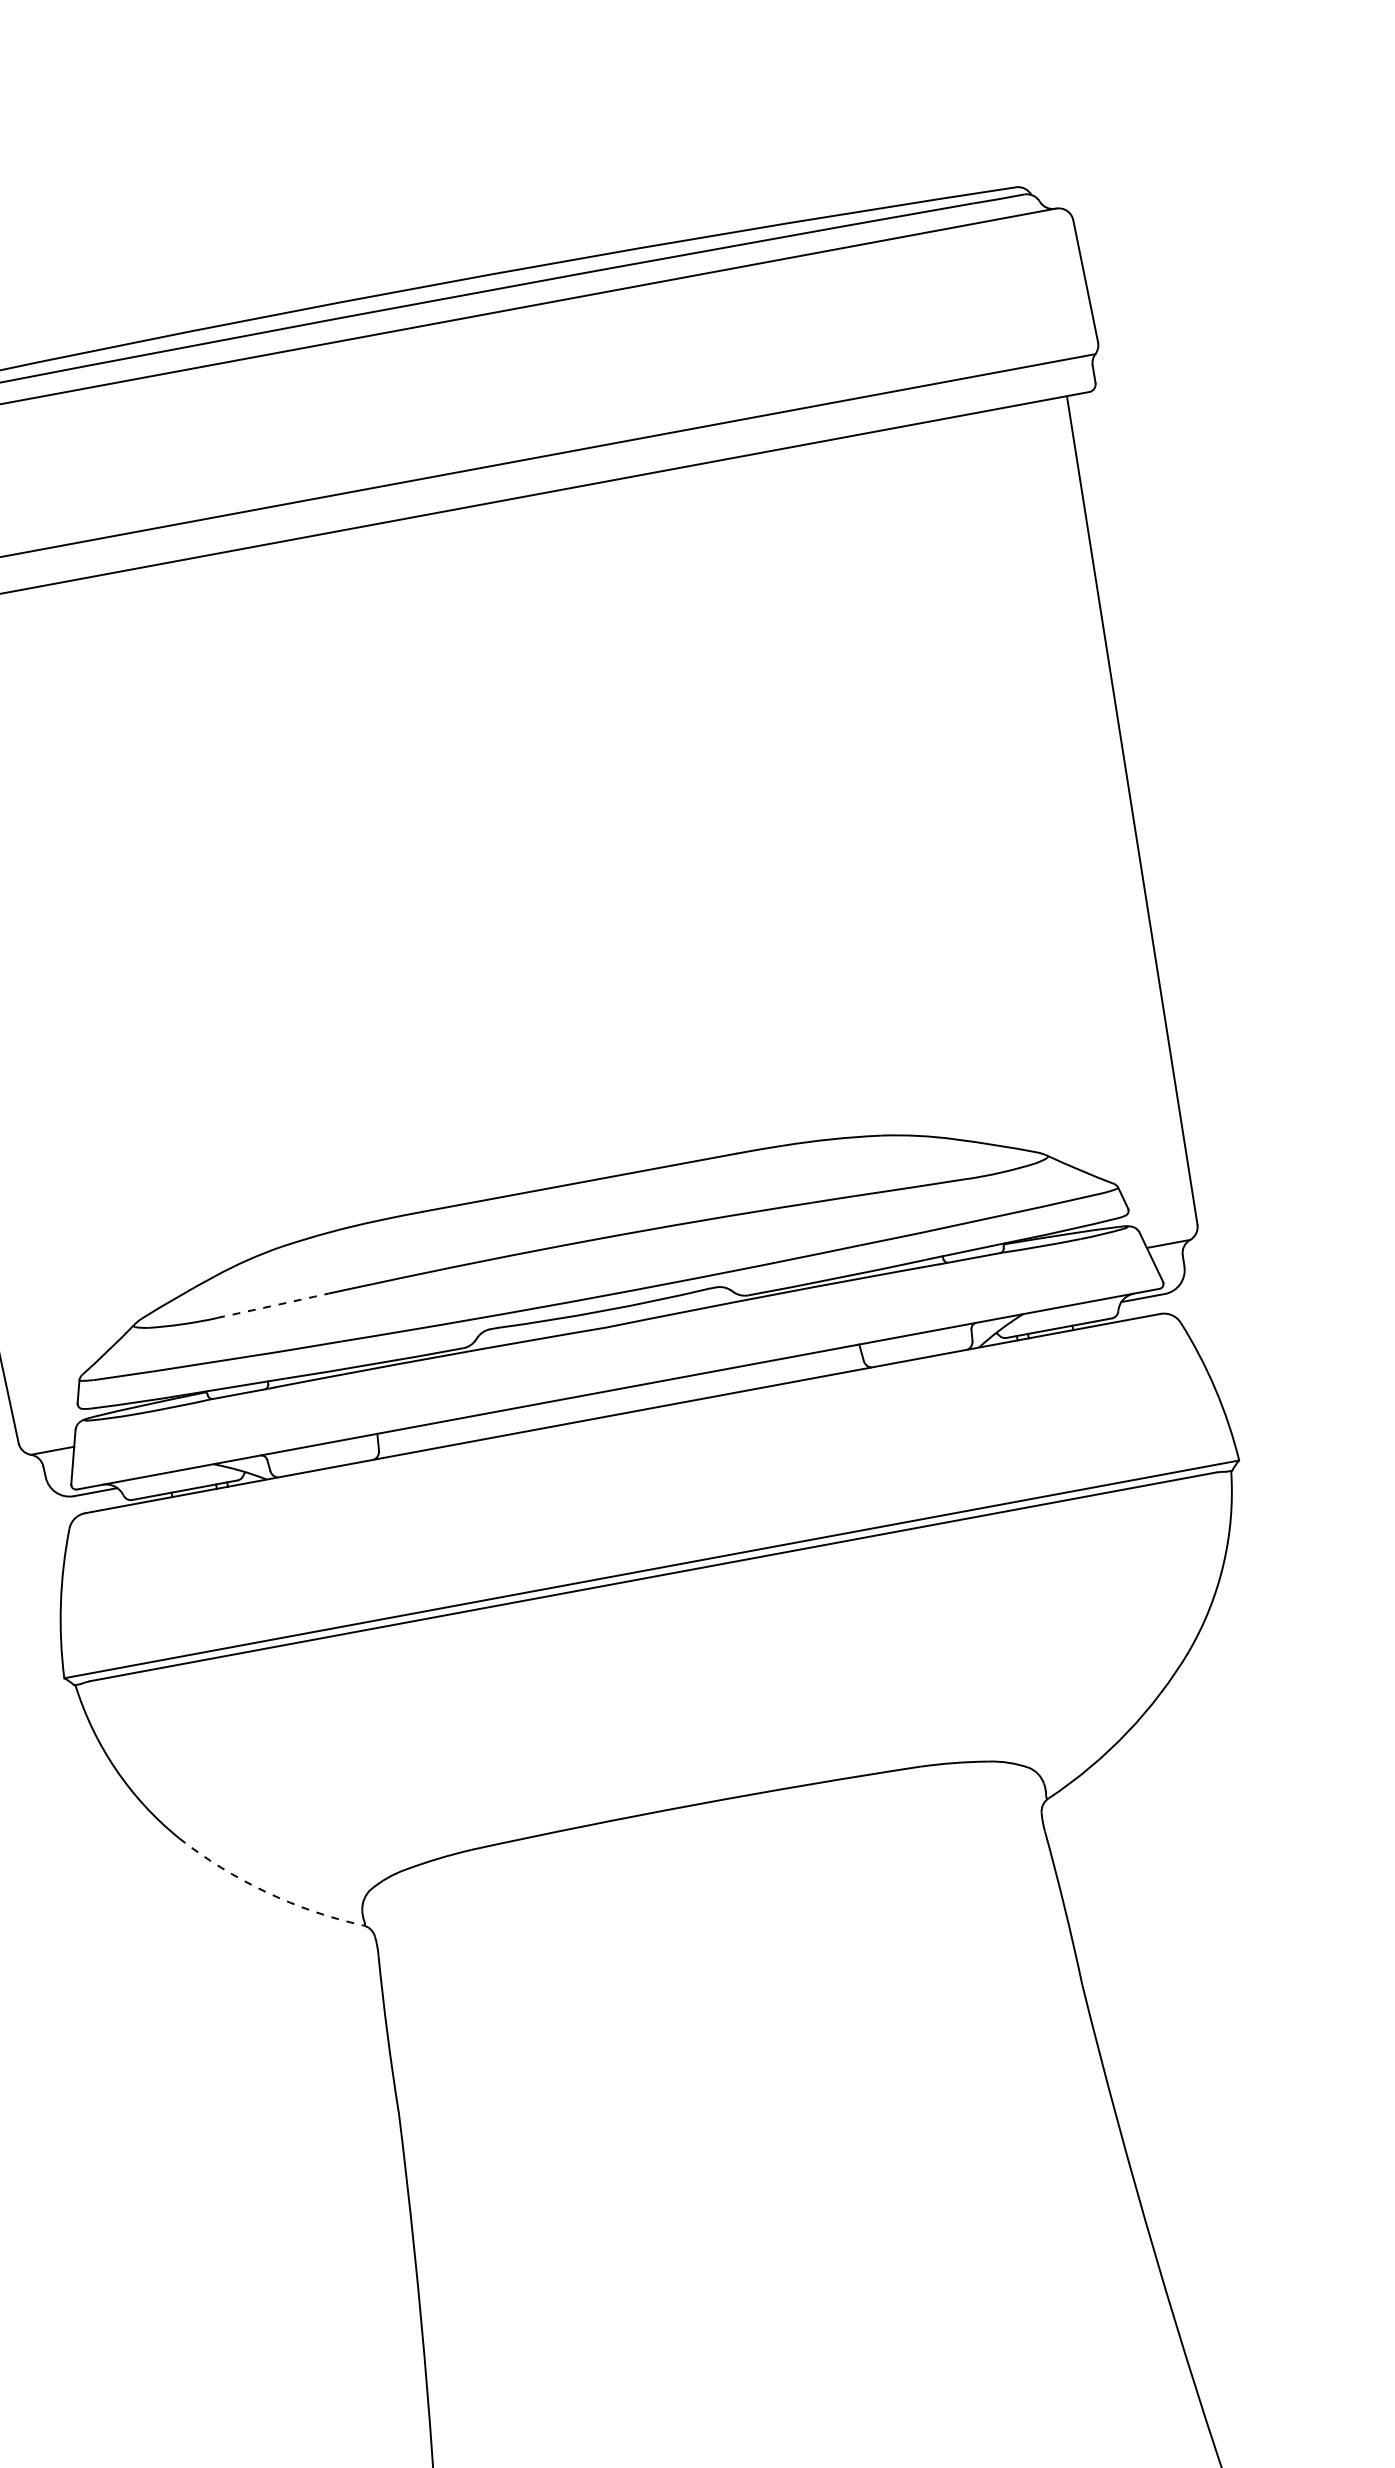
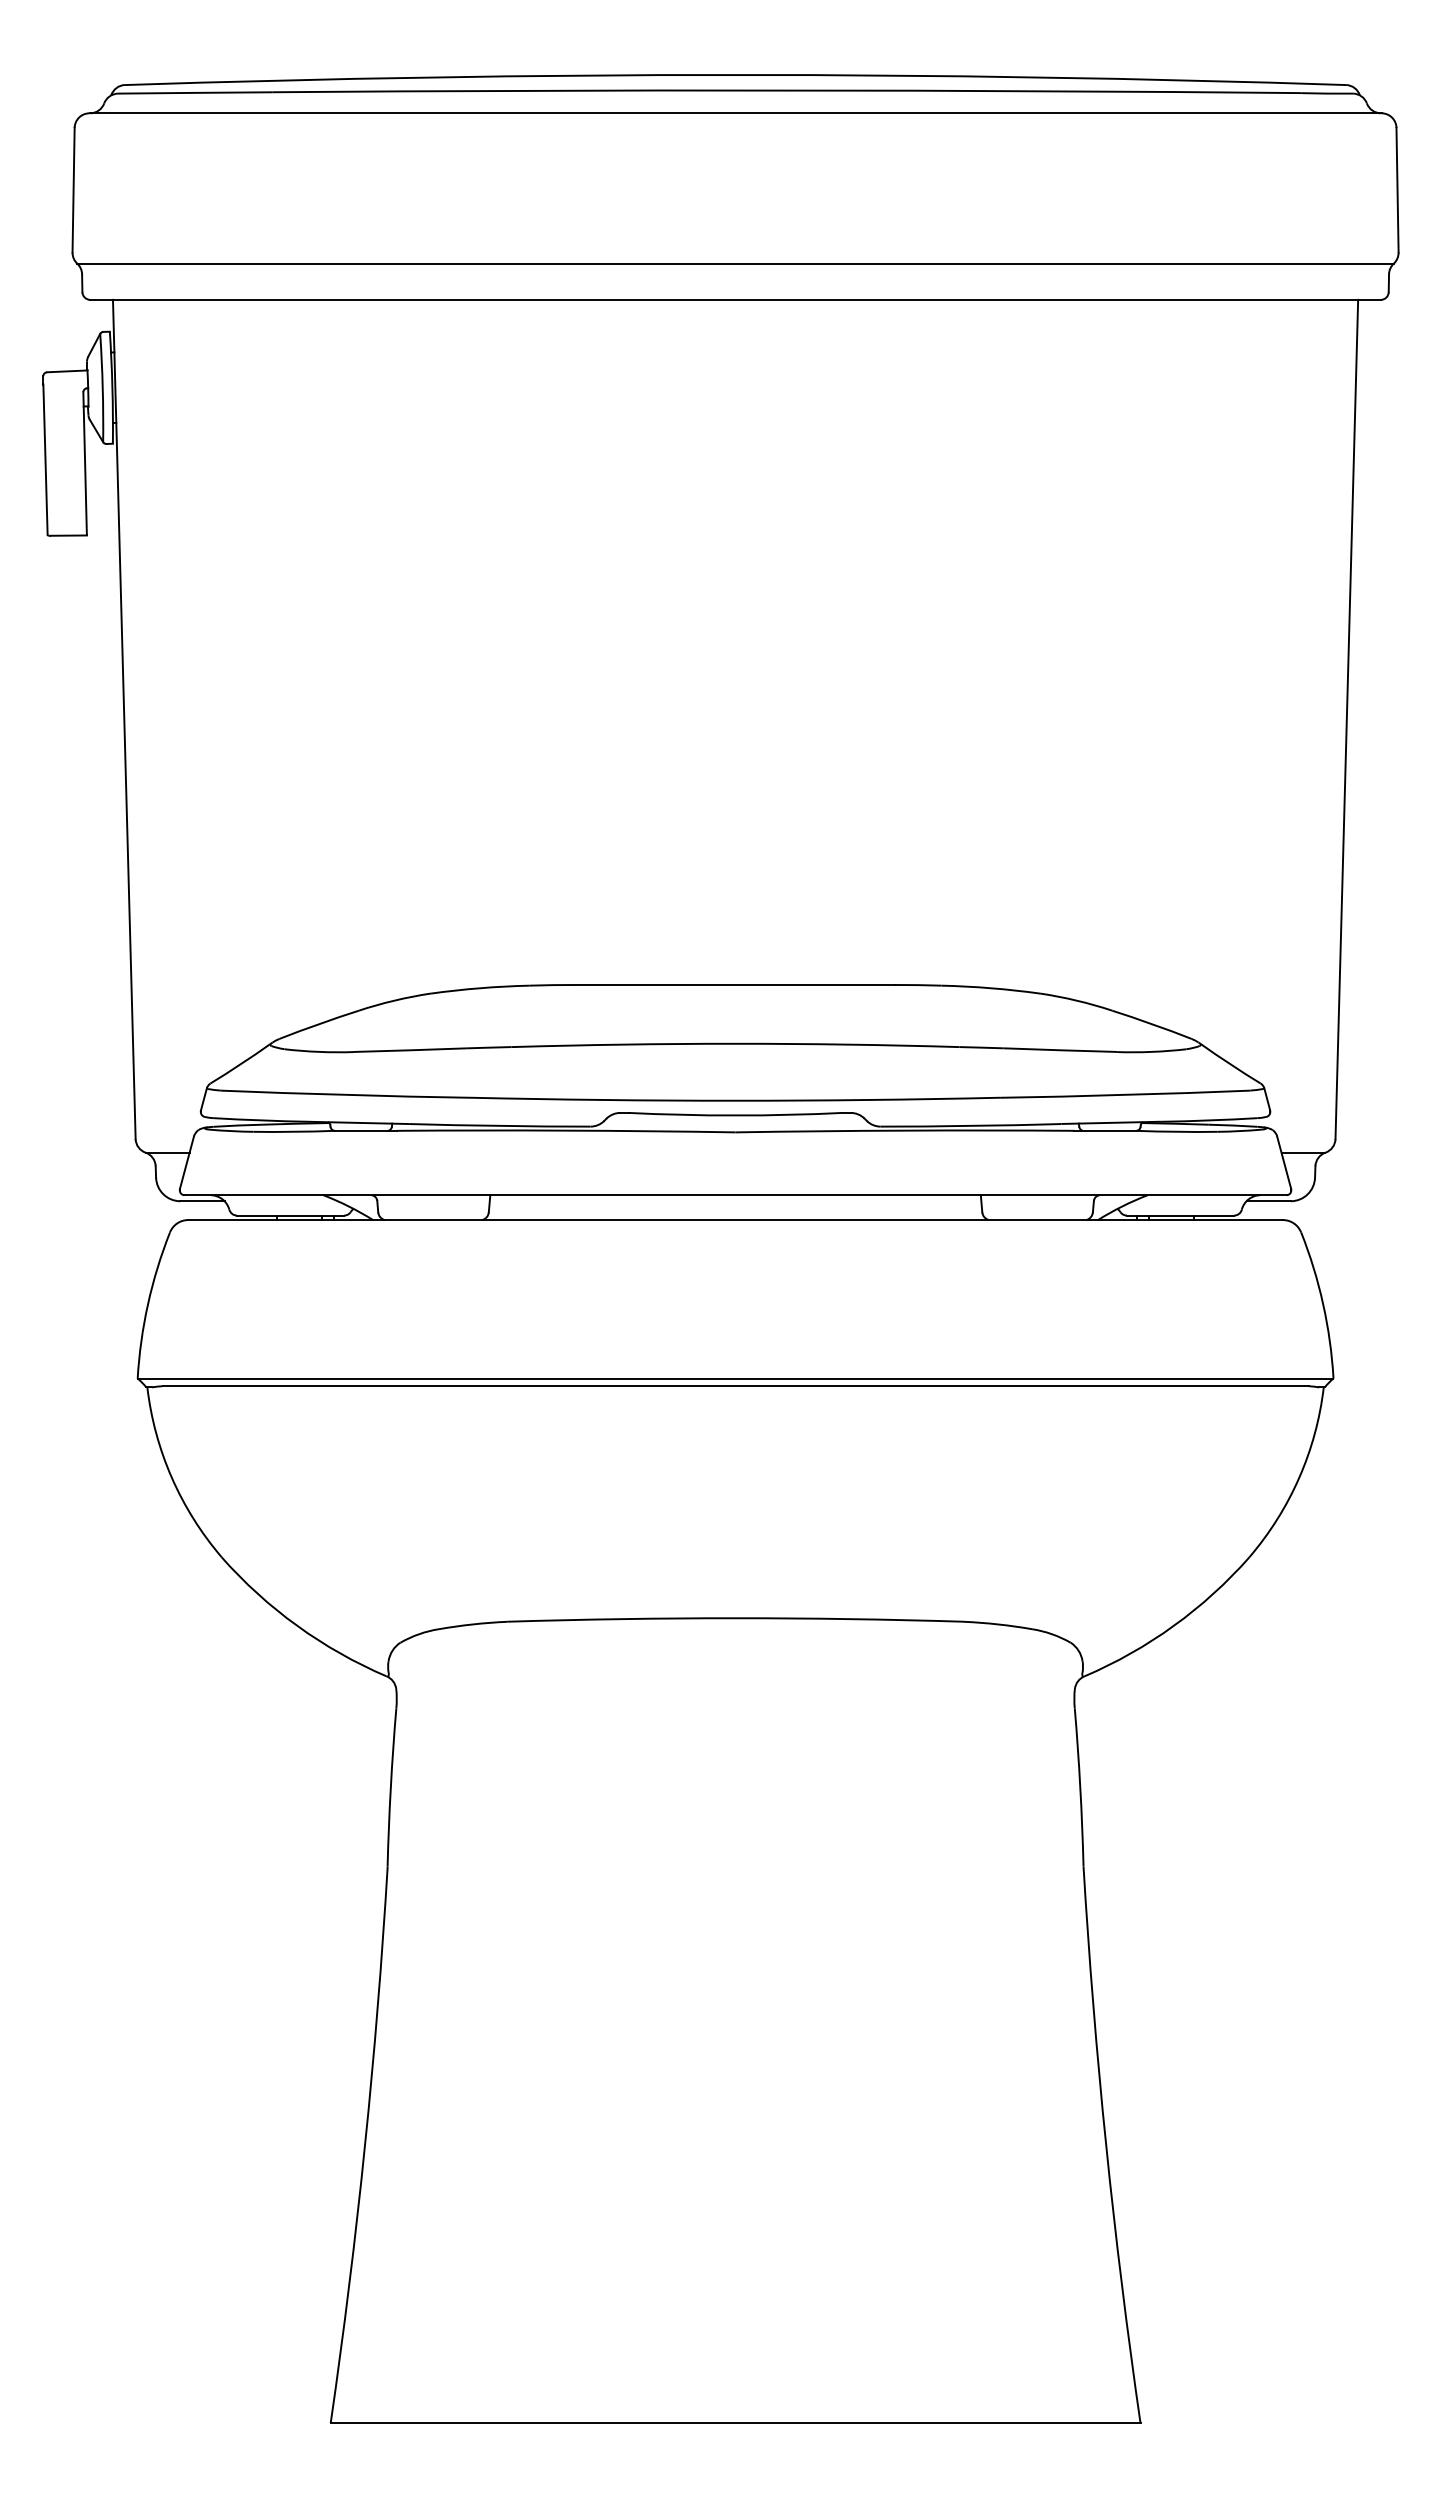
arc: (272, 1306) -> (410, 1050), dashed -> solid
arc: (266, 1891) -> (297, 1625), dashed -> solid

